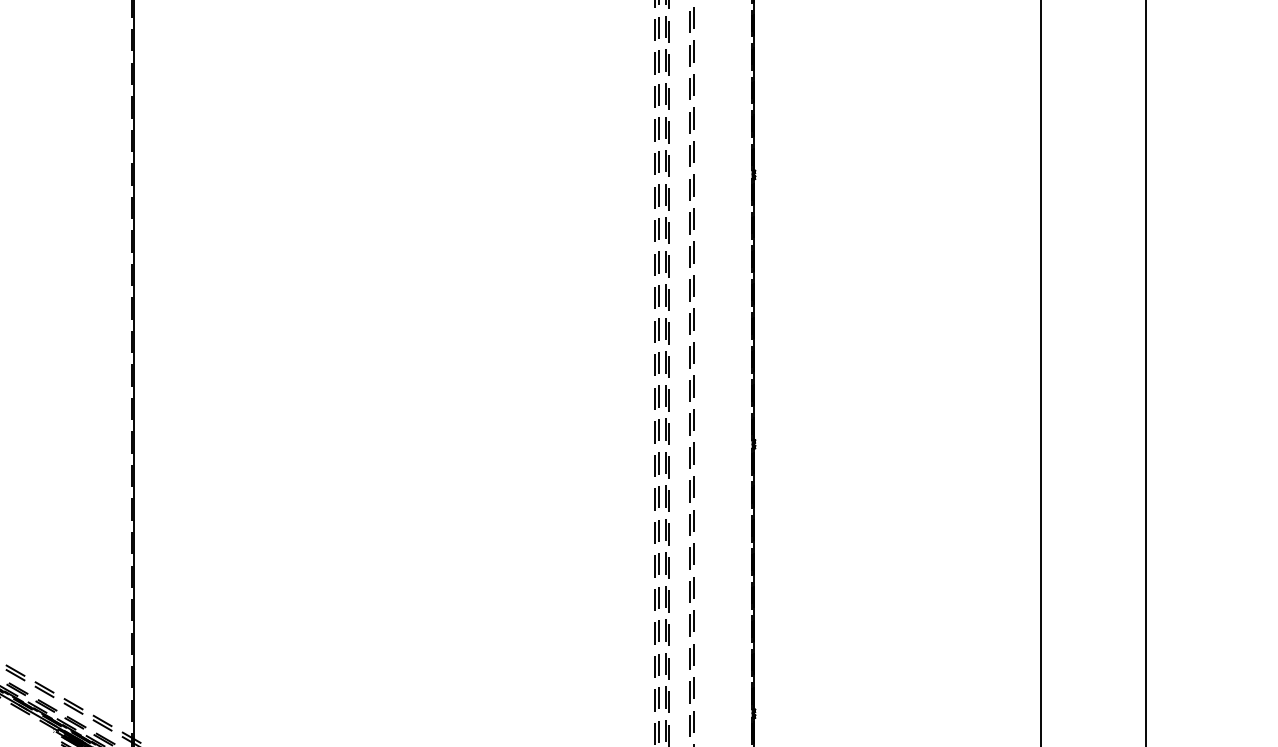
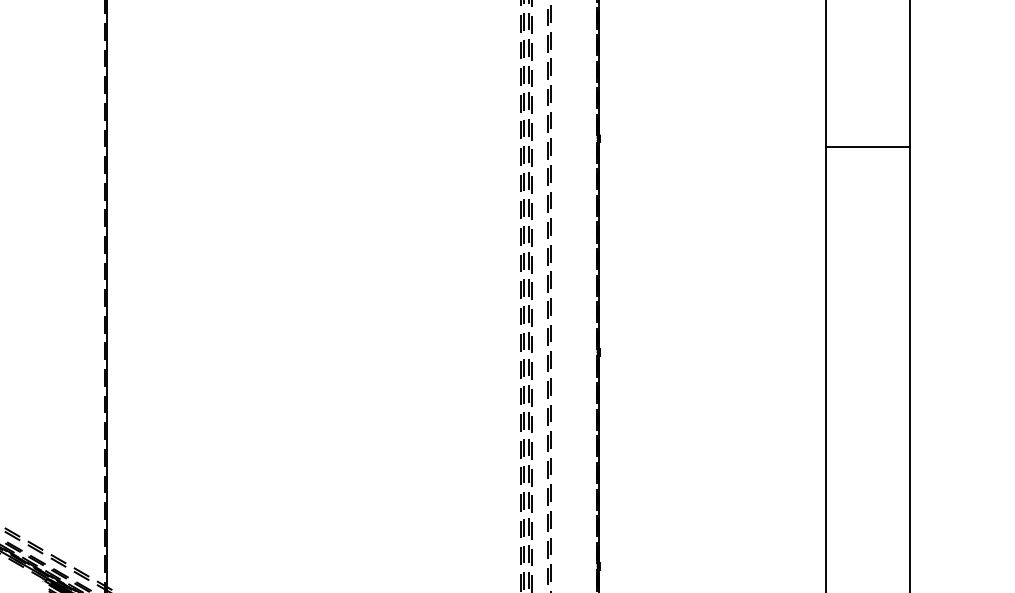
line: (1093, 184) -> (868, 146), added

